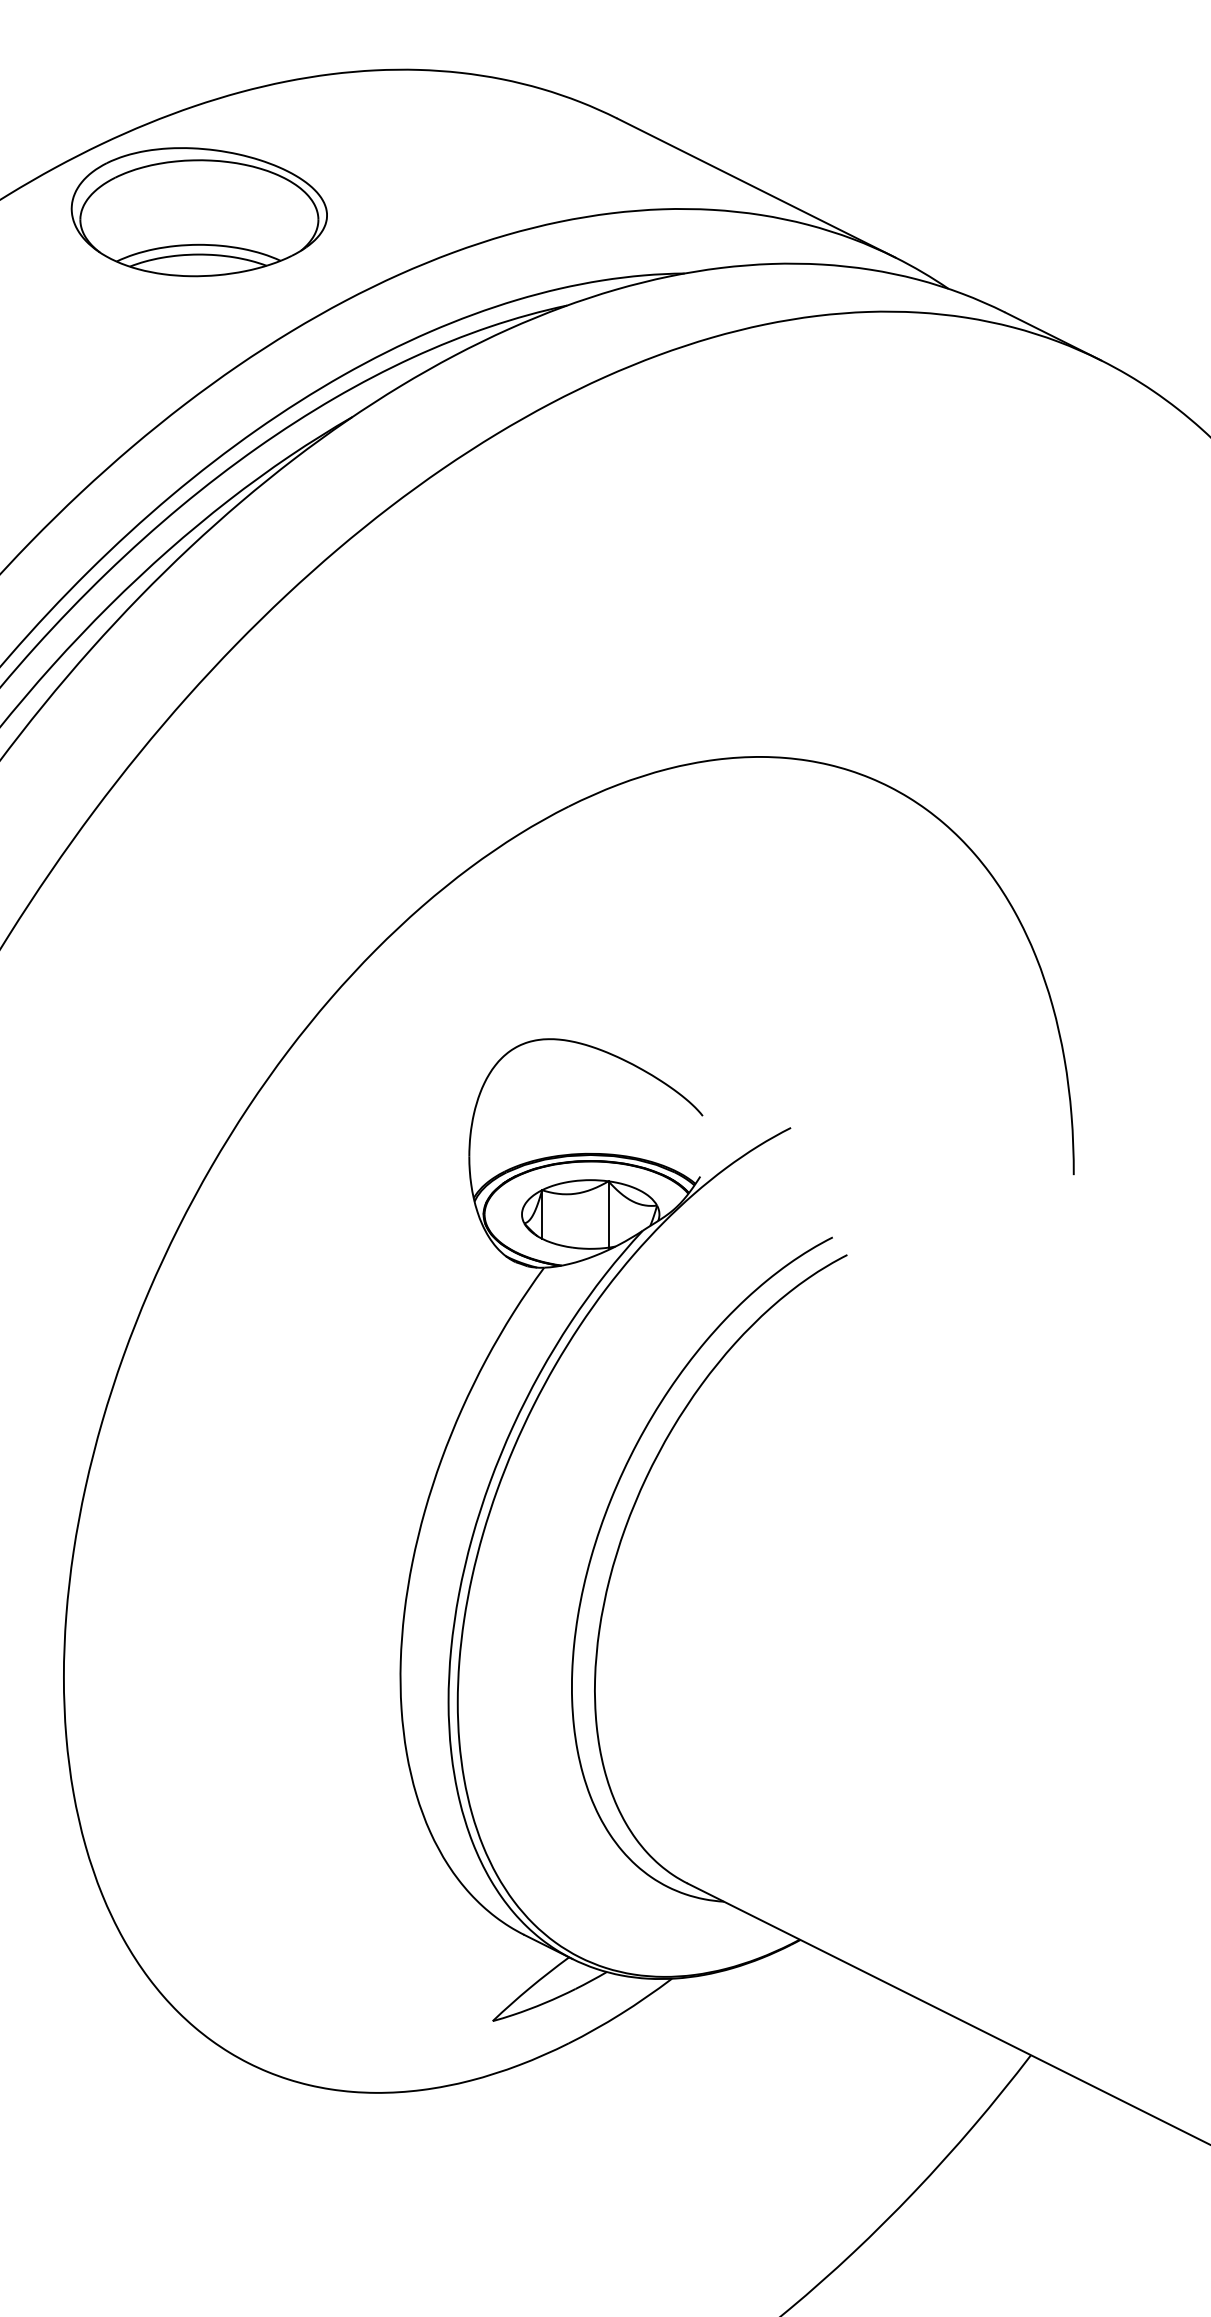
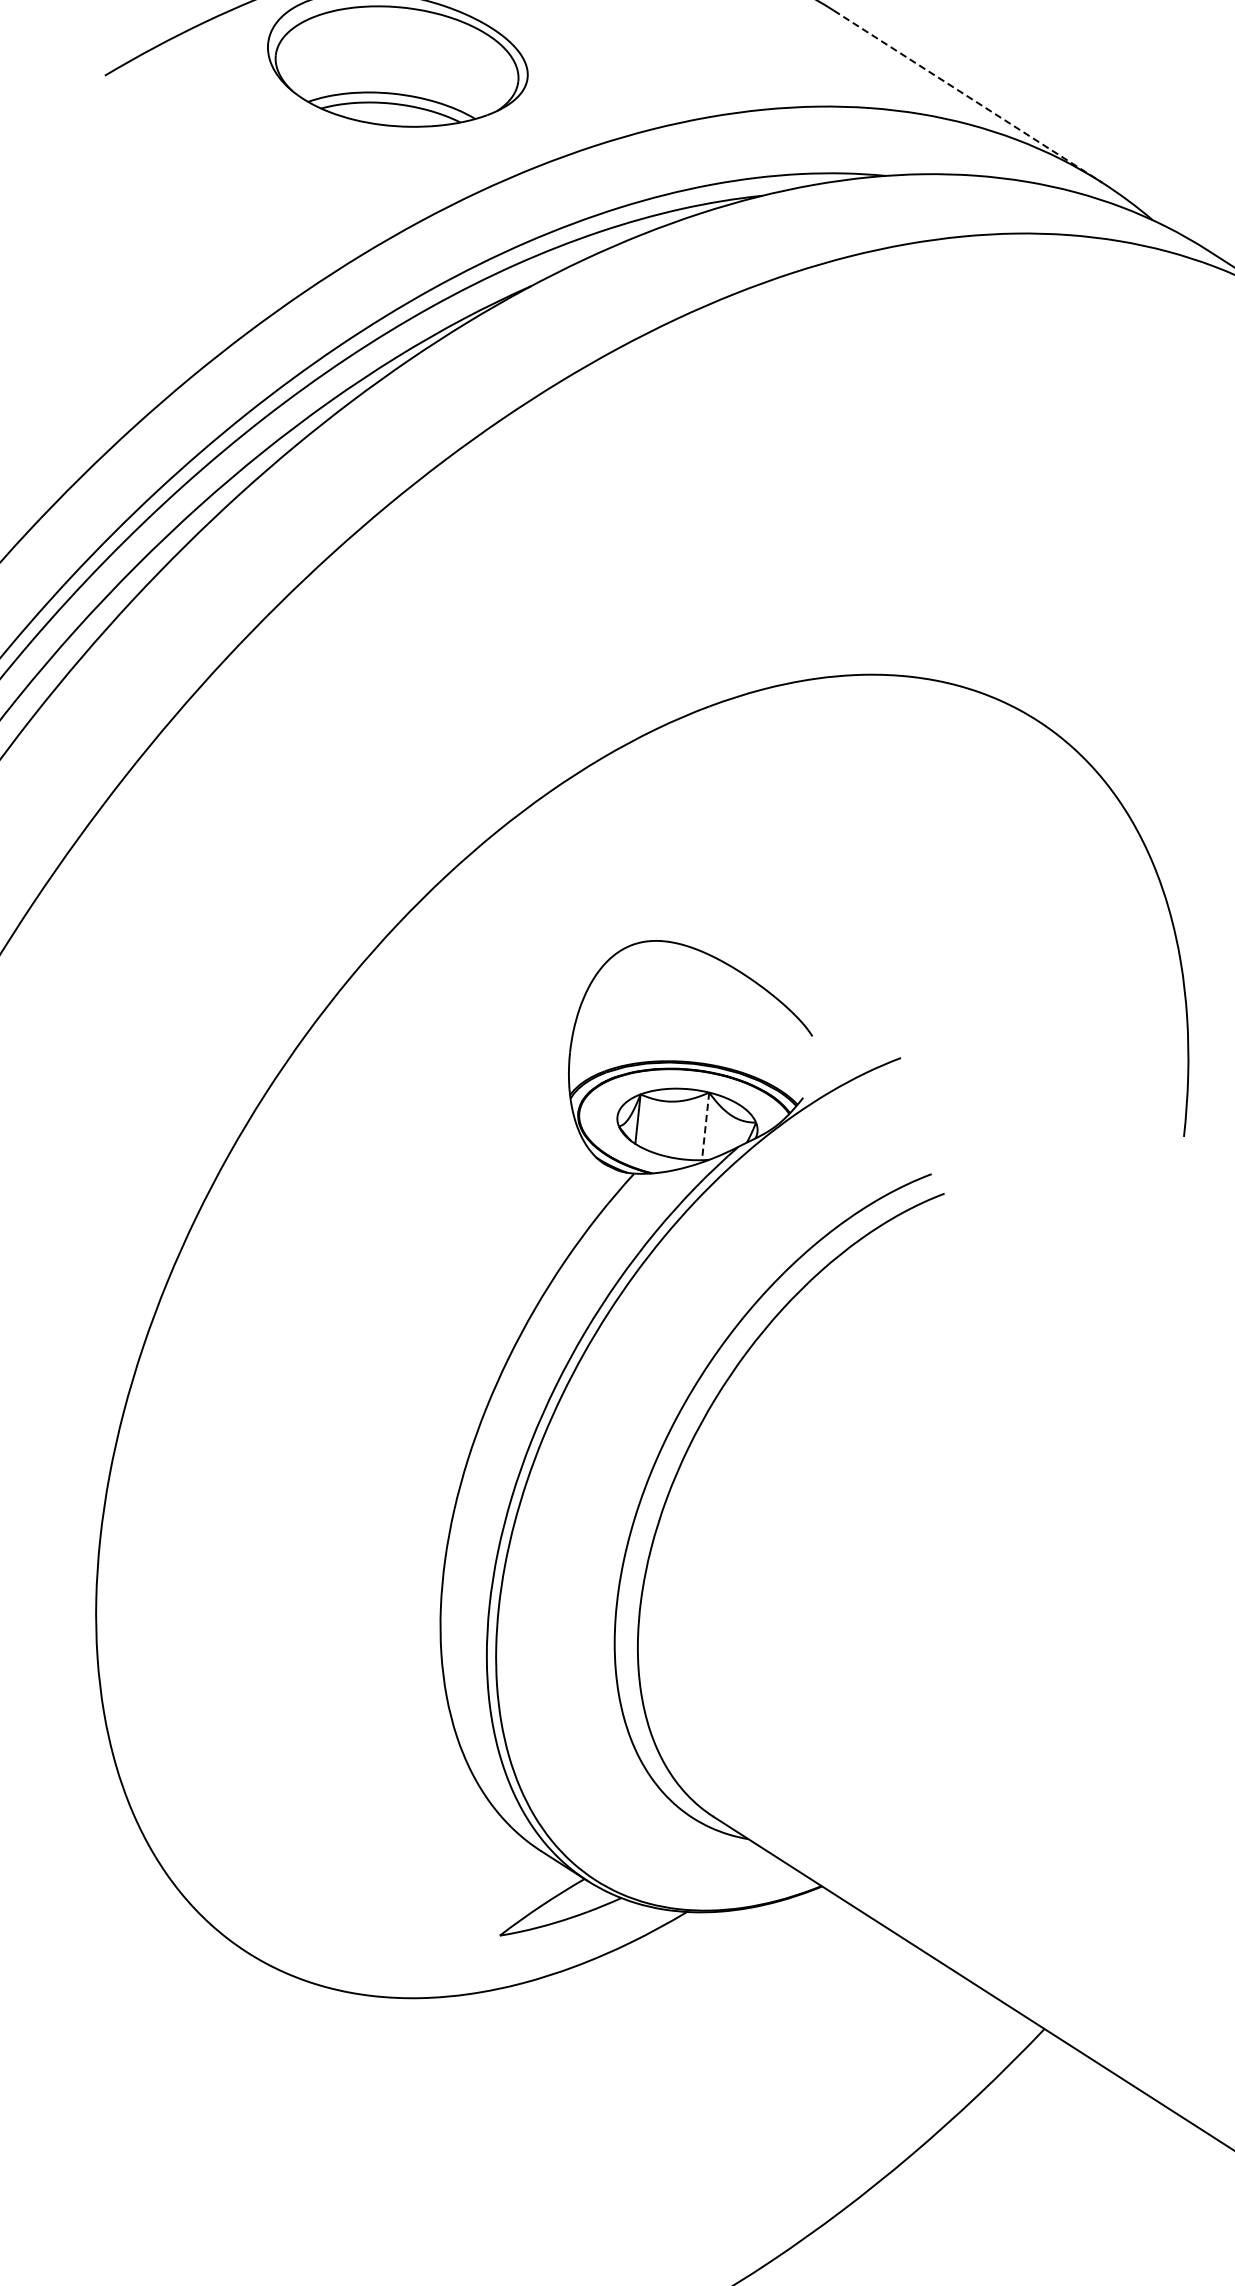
line: (756, 188) -> (968, 97), solid -> dashed
line: (608, 1215) -> (705, 1127), solid -> dashed

